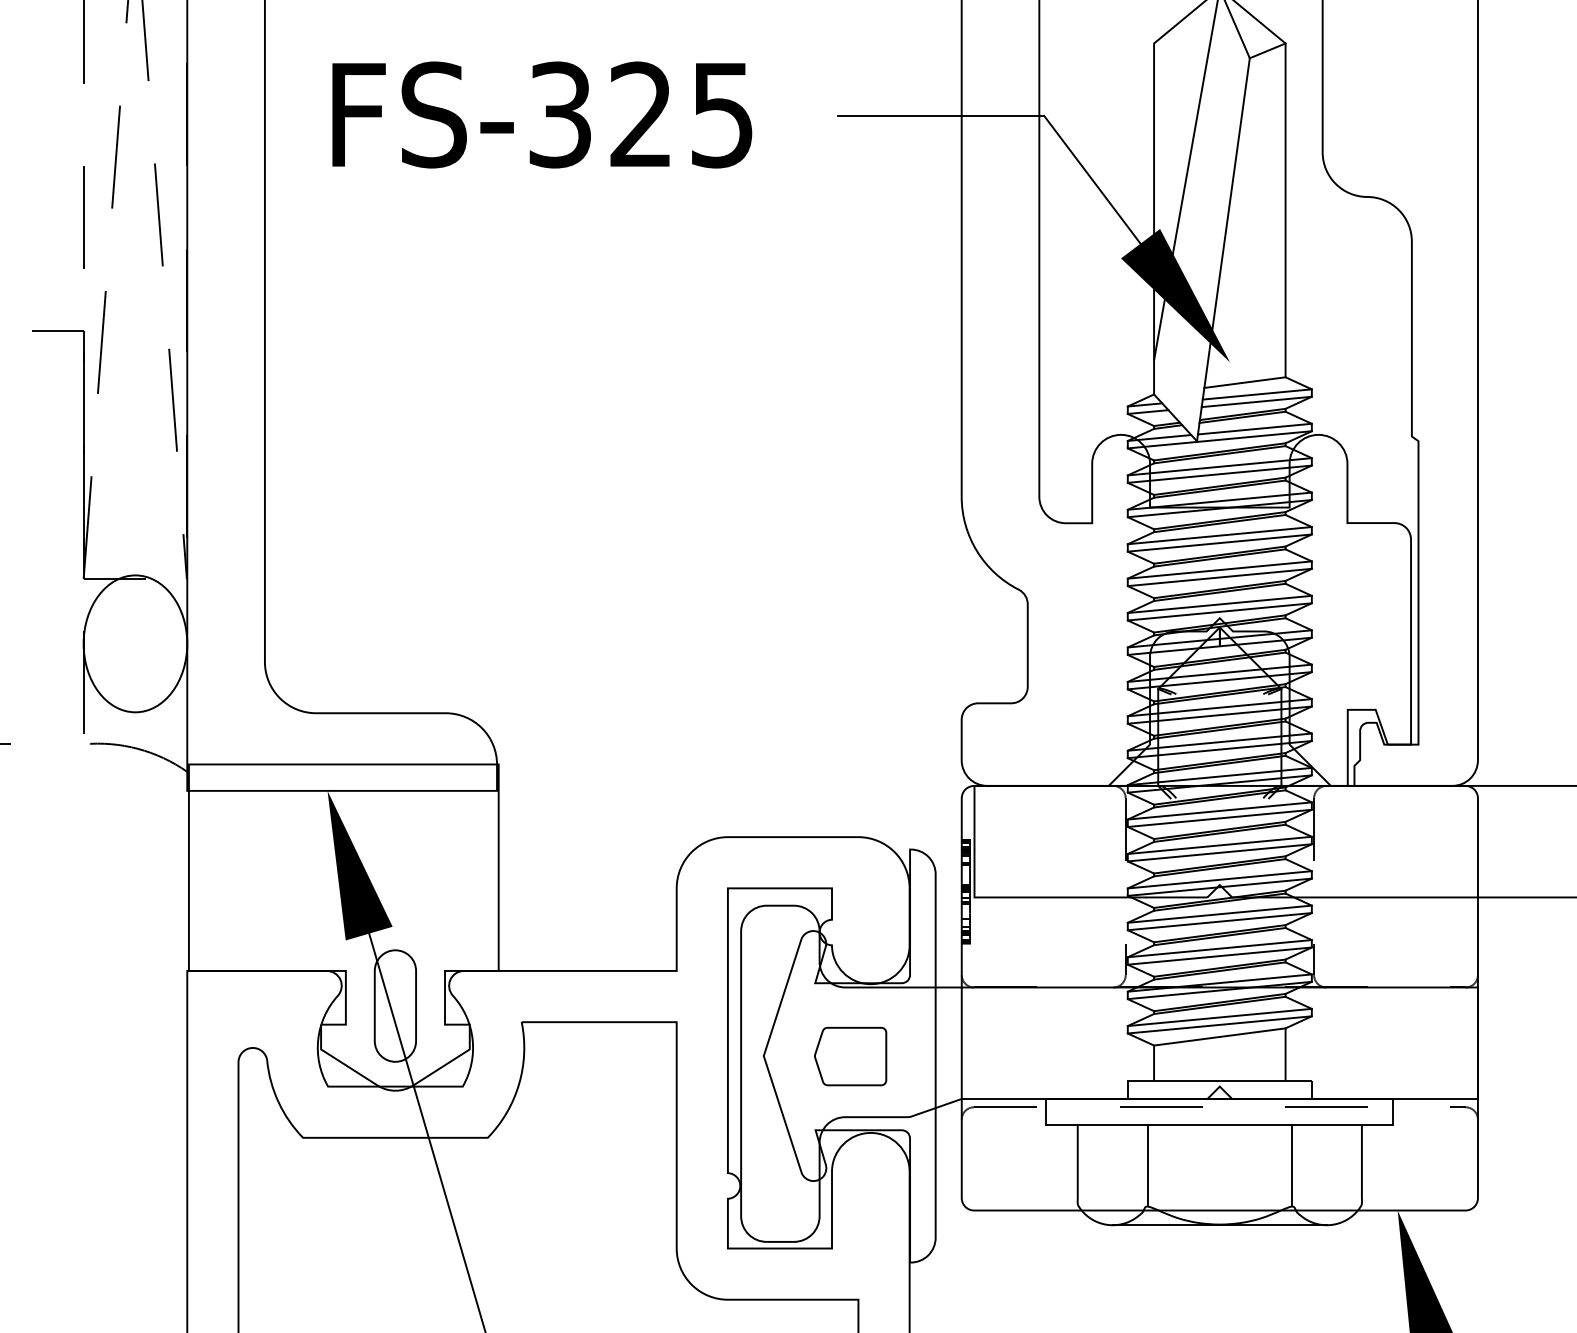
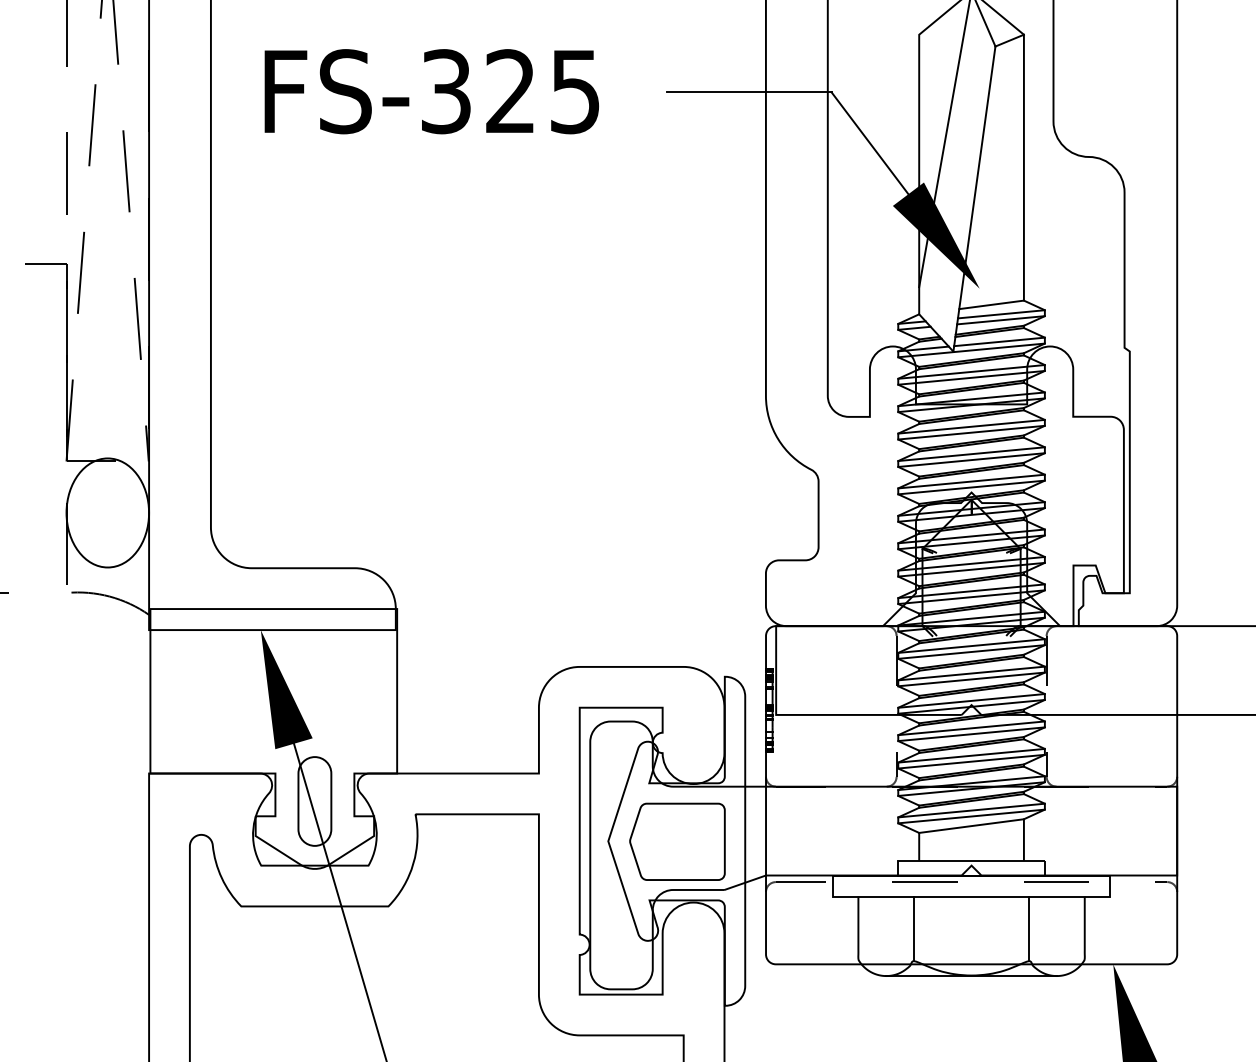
part: (850, 1056) -> (677, 841), size x1.67

